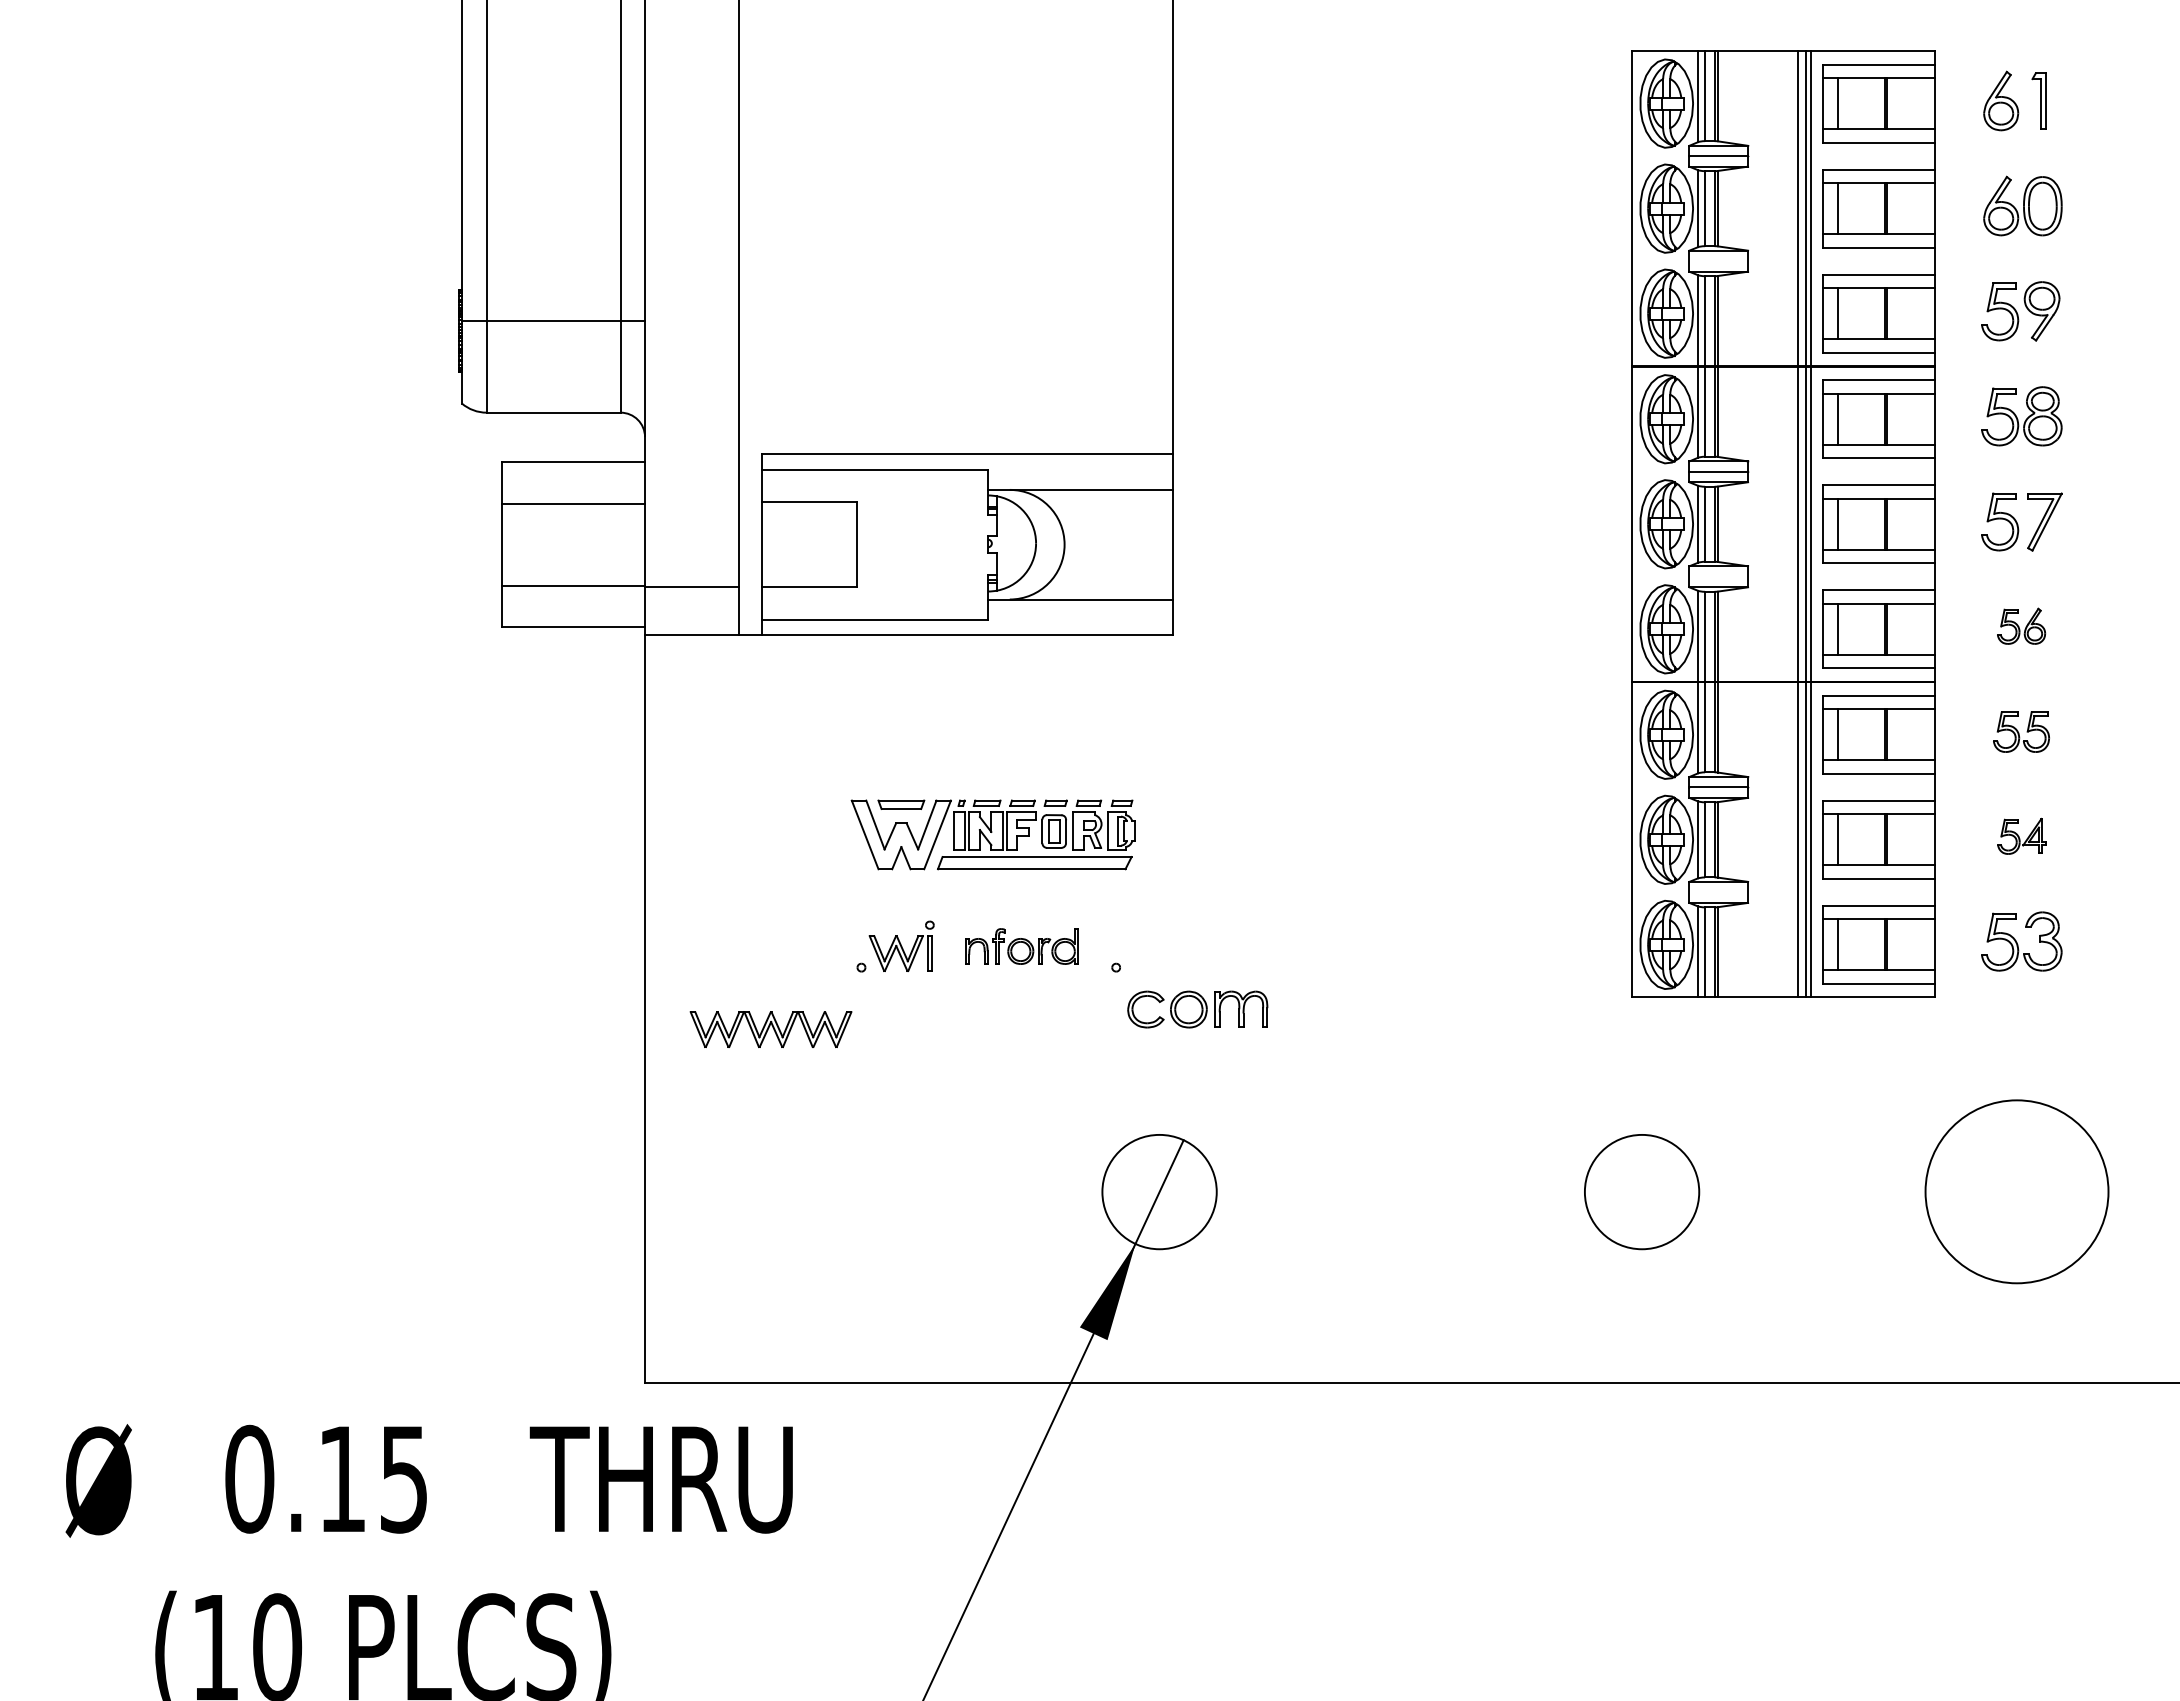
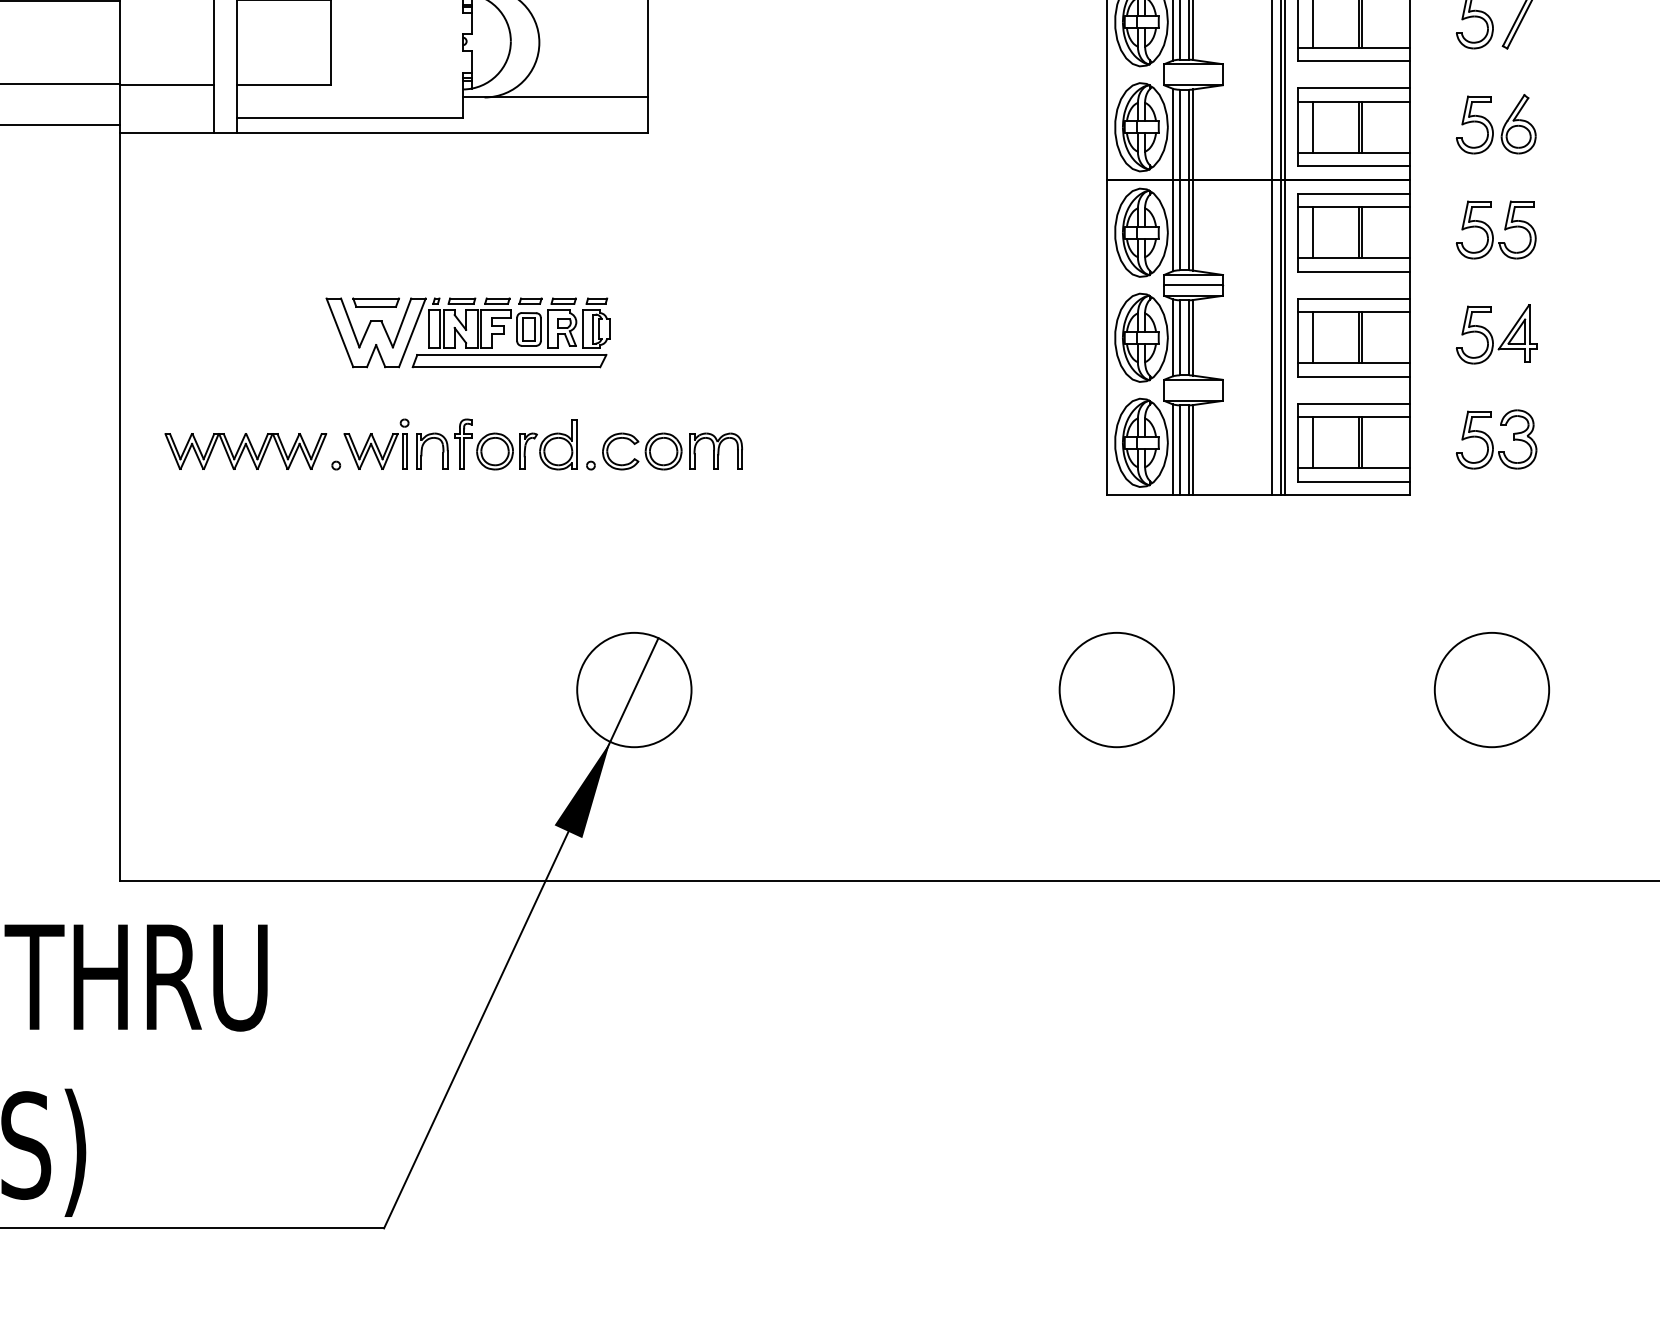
part: (2021, 626) -> (1496, 124), size x1.67
part: (2021, 731) -> (1496, 229), size x1.43
part: (2021, 836) -> (1496, 334), size x1.67
part: (1021, 946) -> (496, 444), size x1.43
part: (1197, 1009) -> (672, 451), moved
part: (770, 1029) -> (245, 451), moved
circle: (2017, 1192) -> (1492, 690), size x0.62

